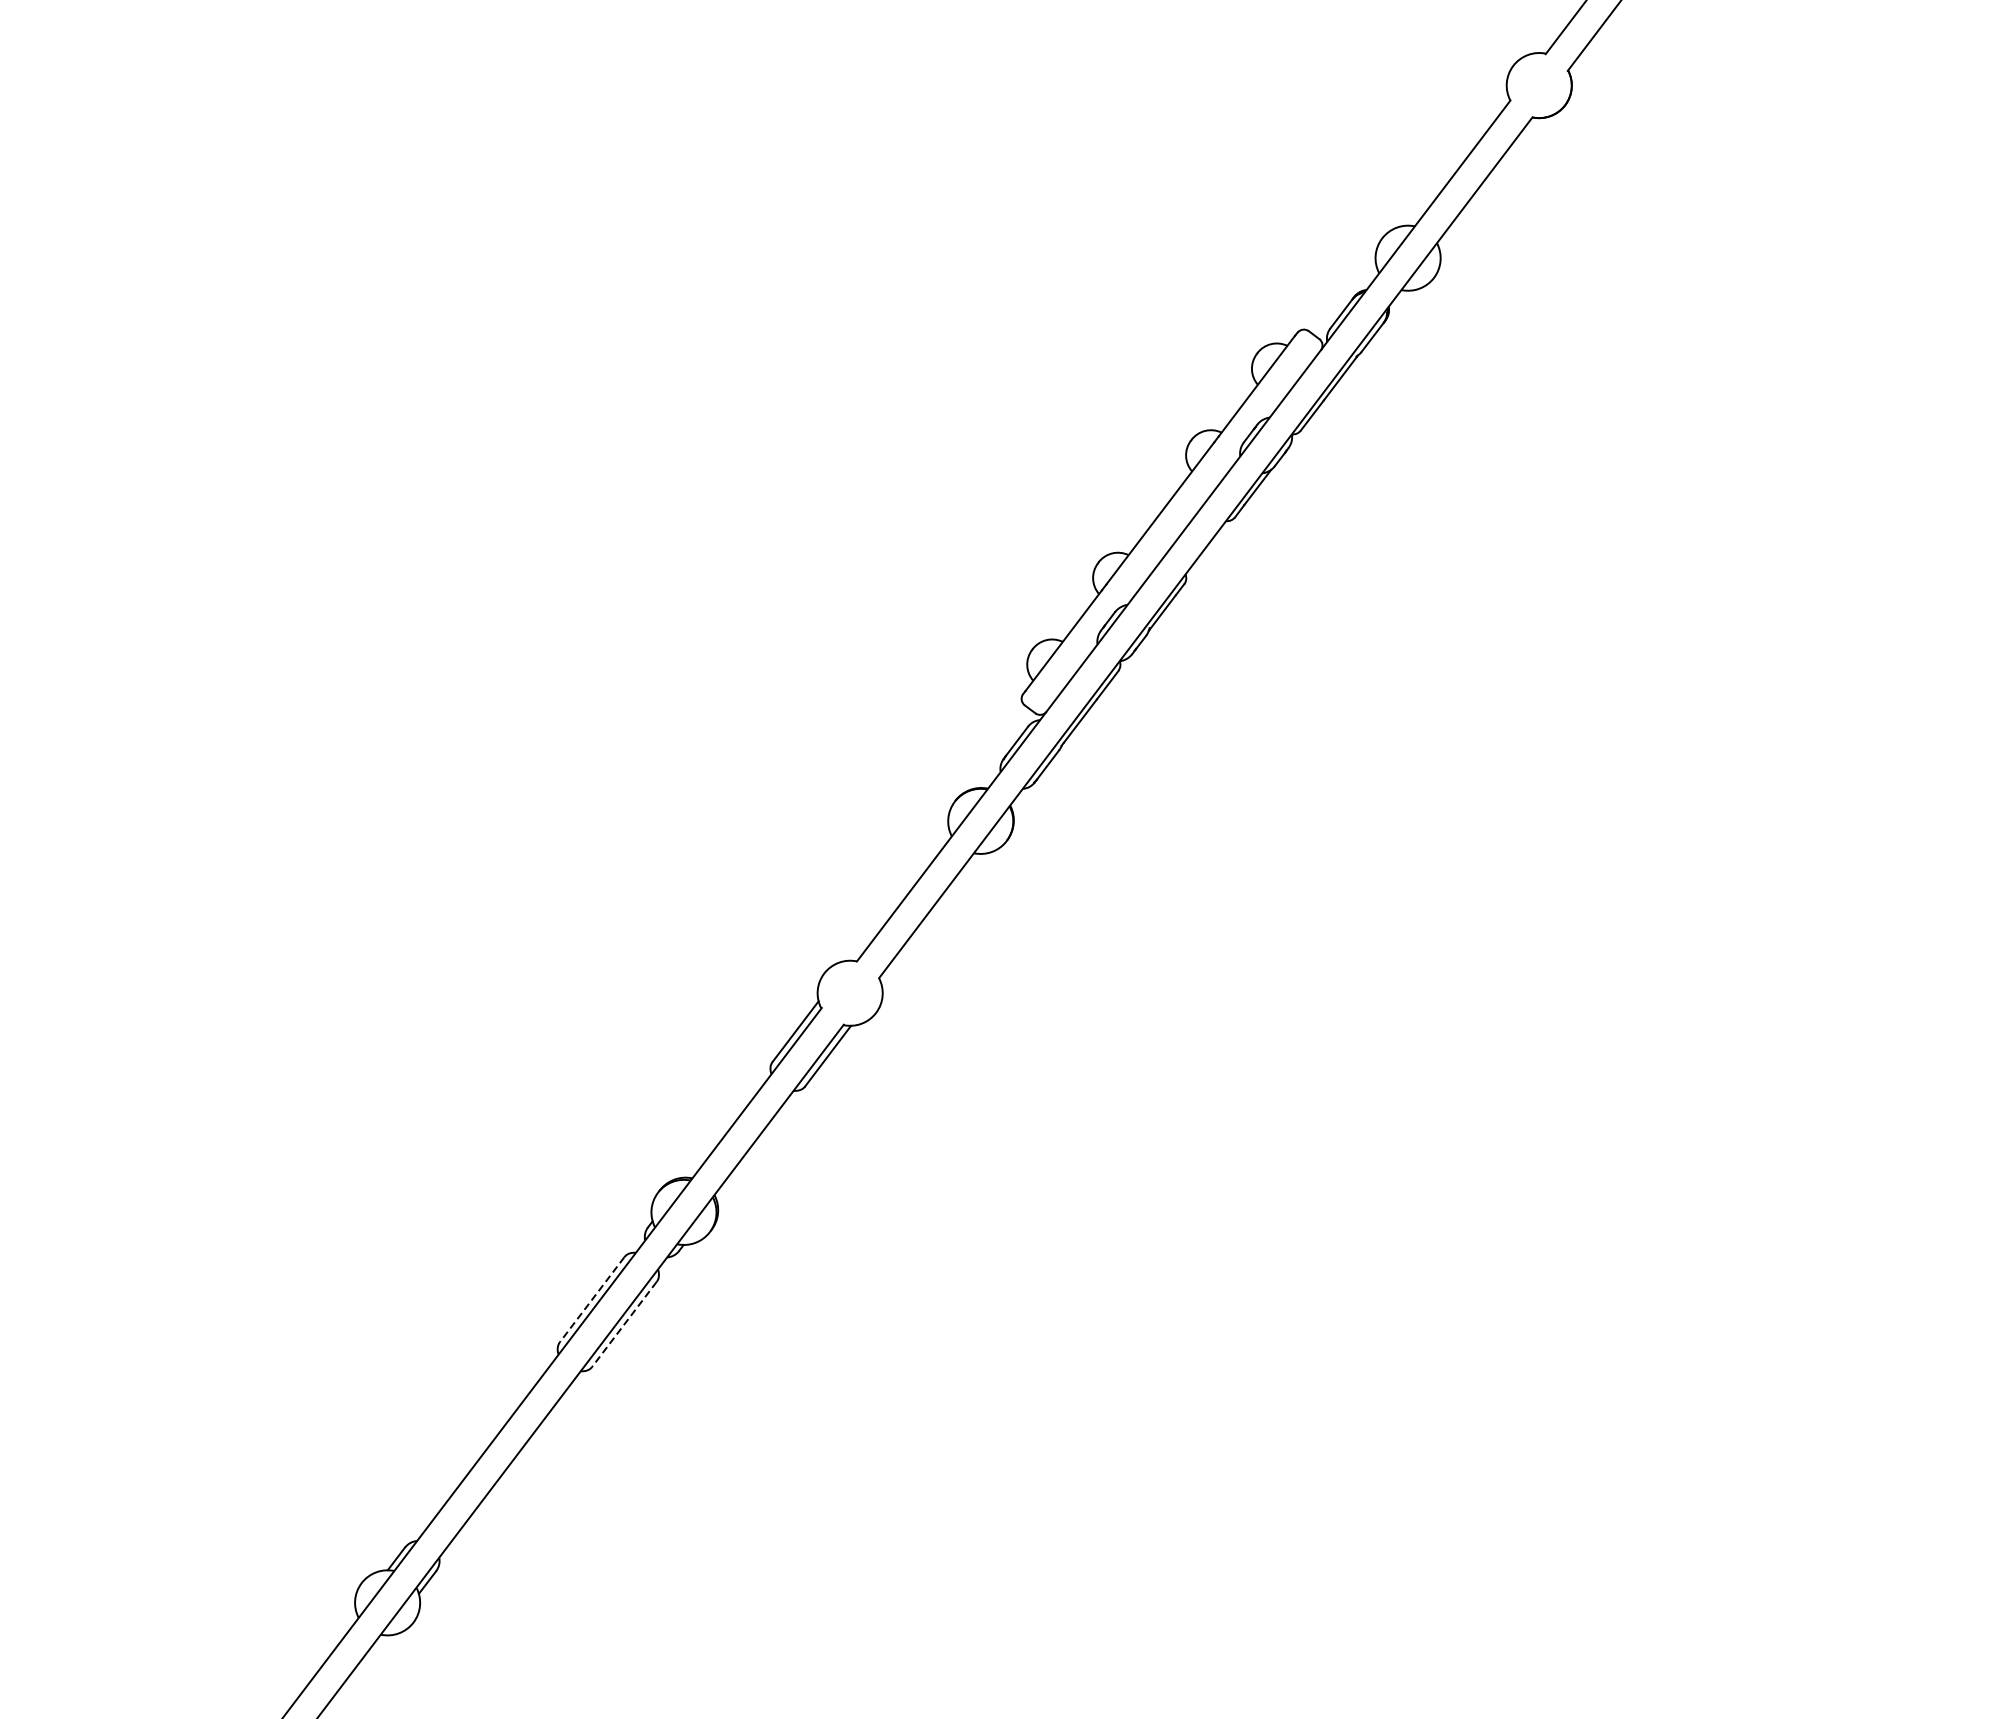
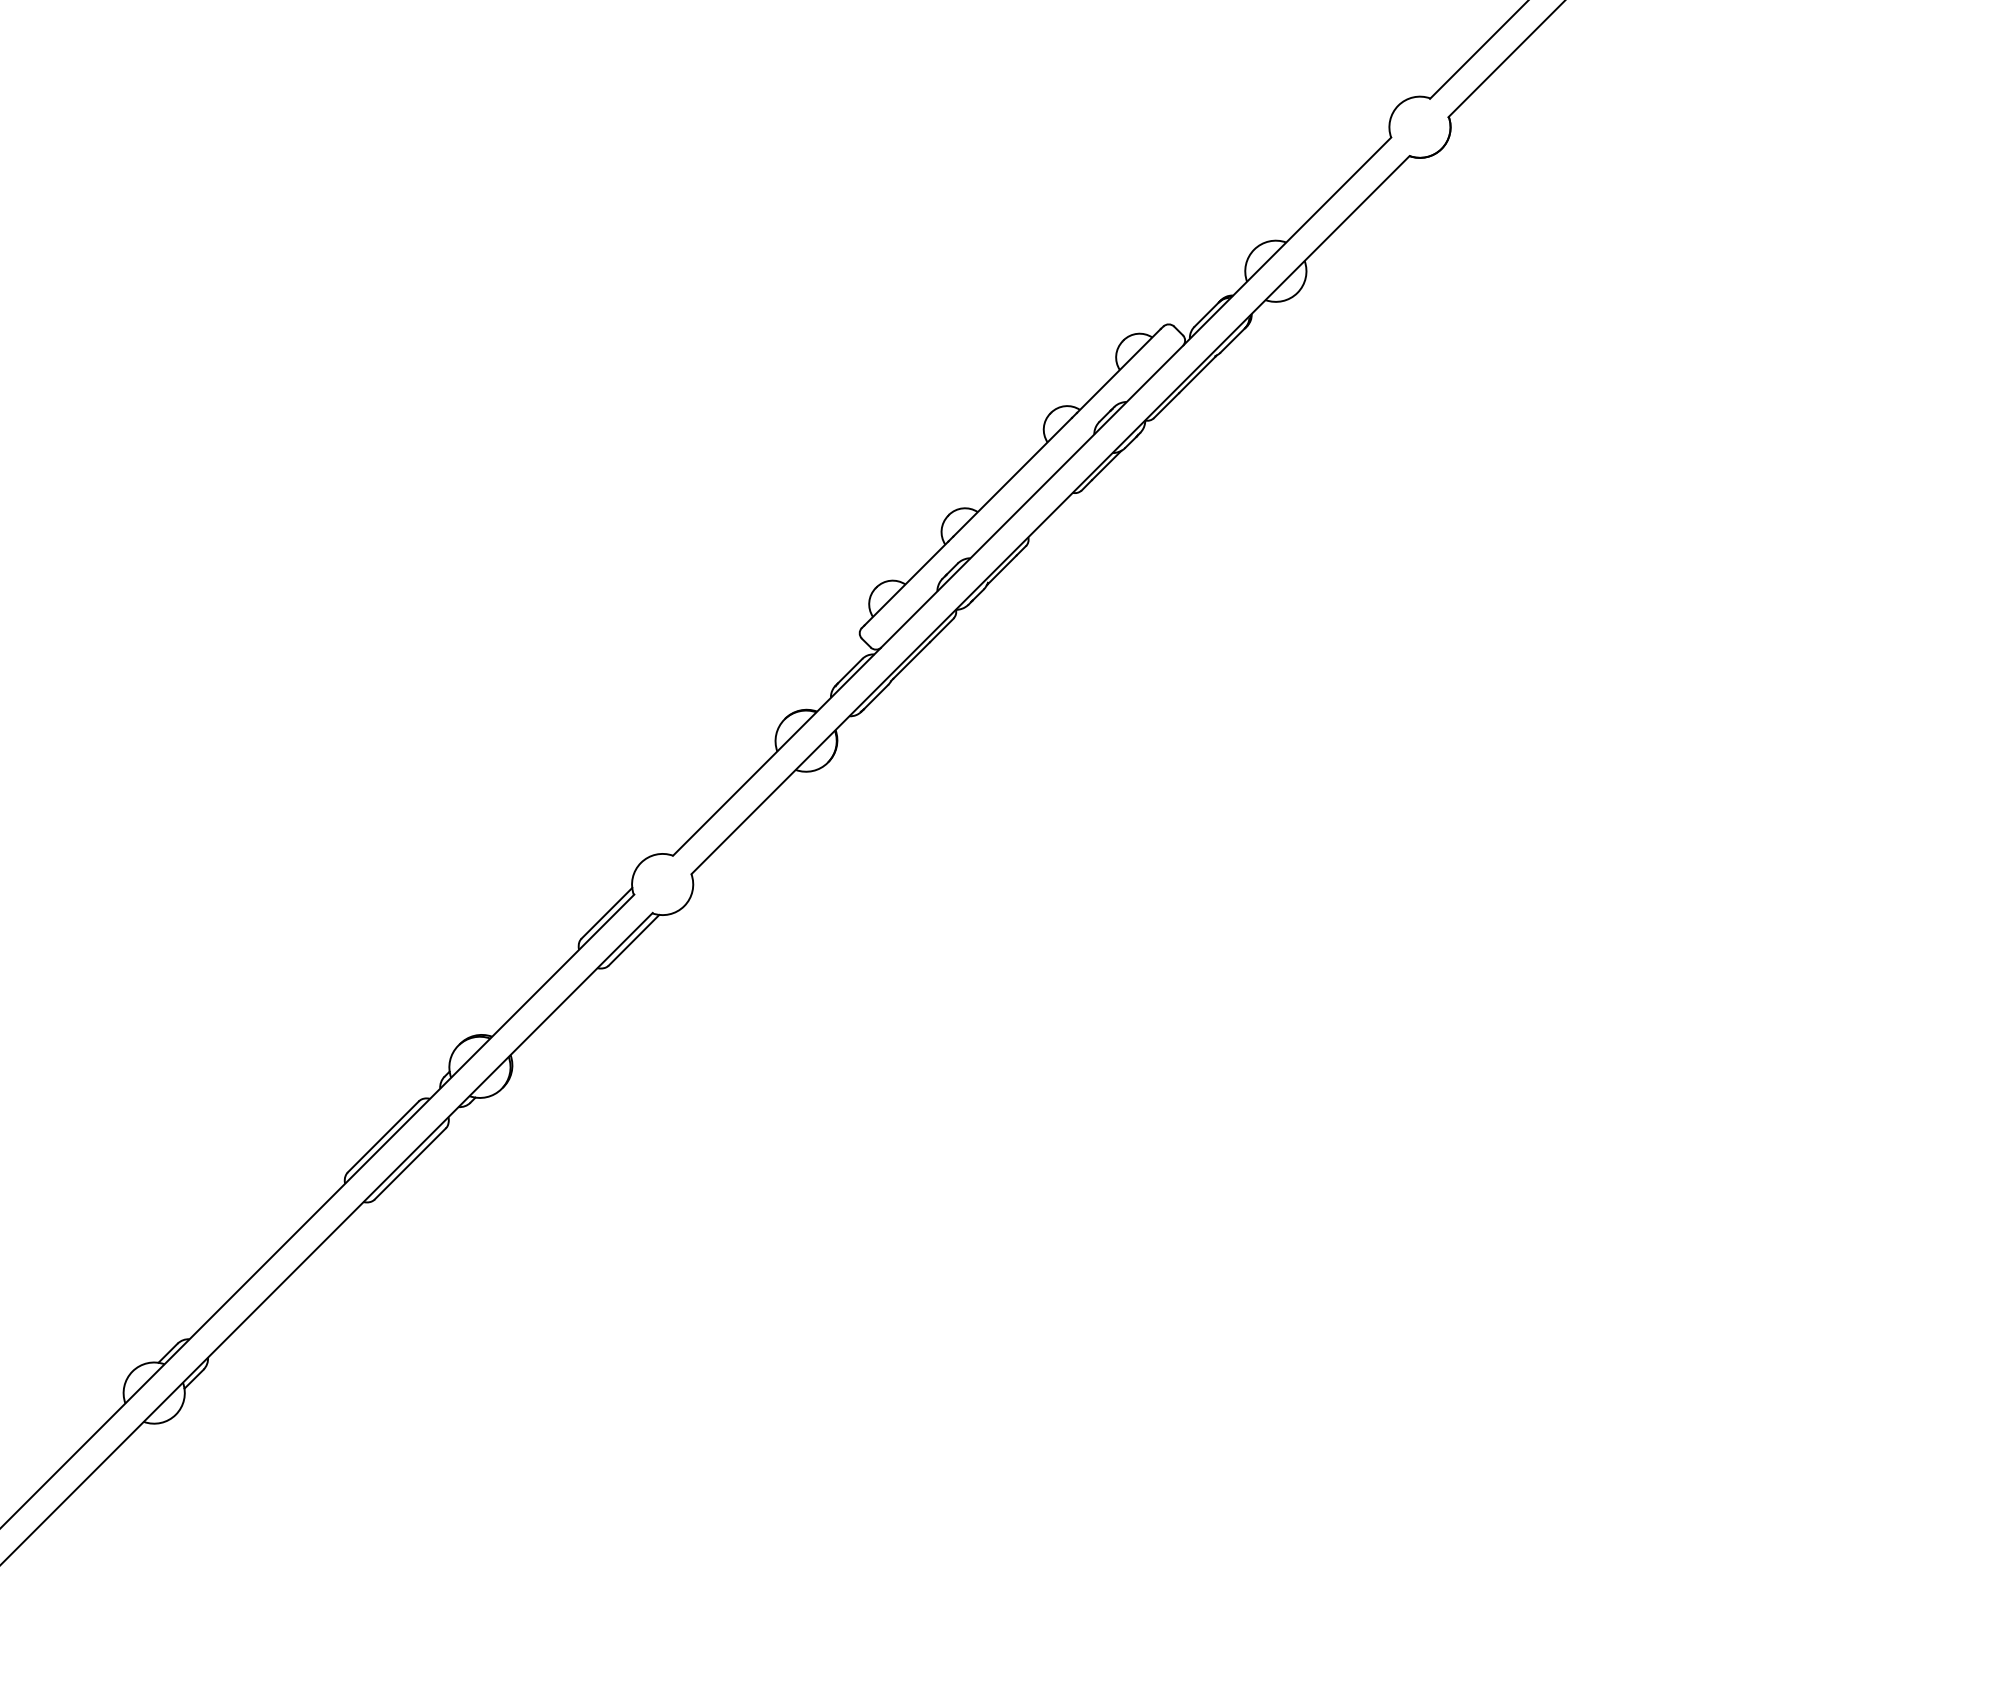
line: (591, 1300) -> (382, 1137), dashed -> solid
line: (623, 1325) -> (409, 1164), dashed -> solid

